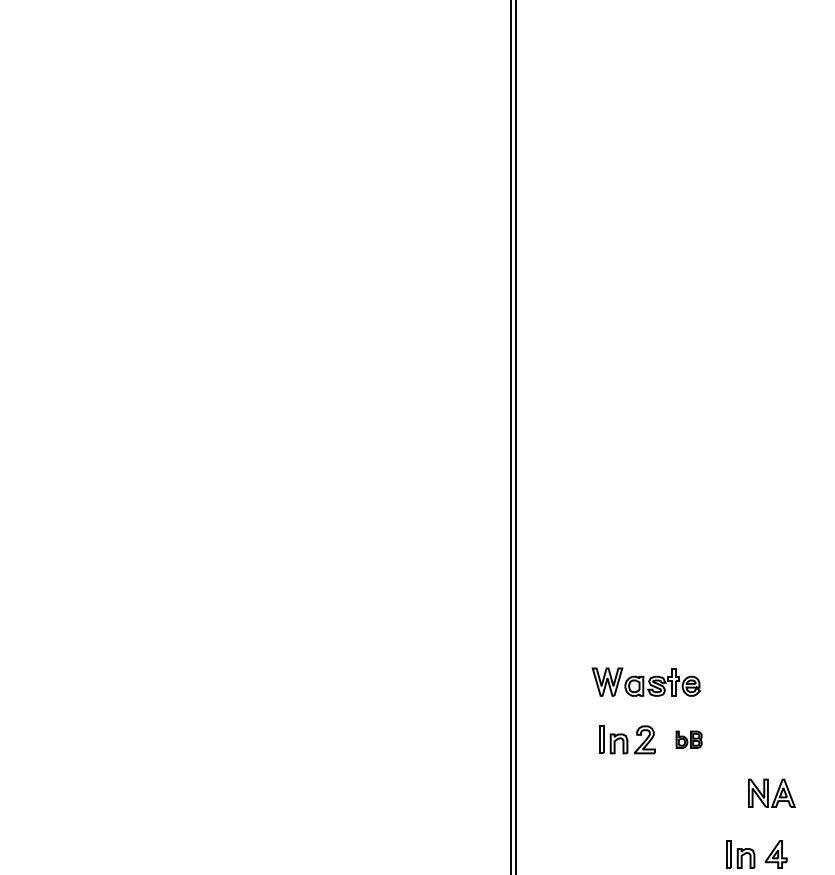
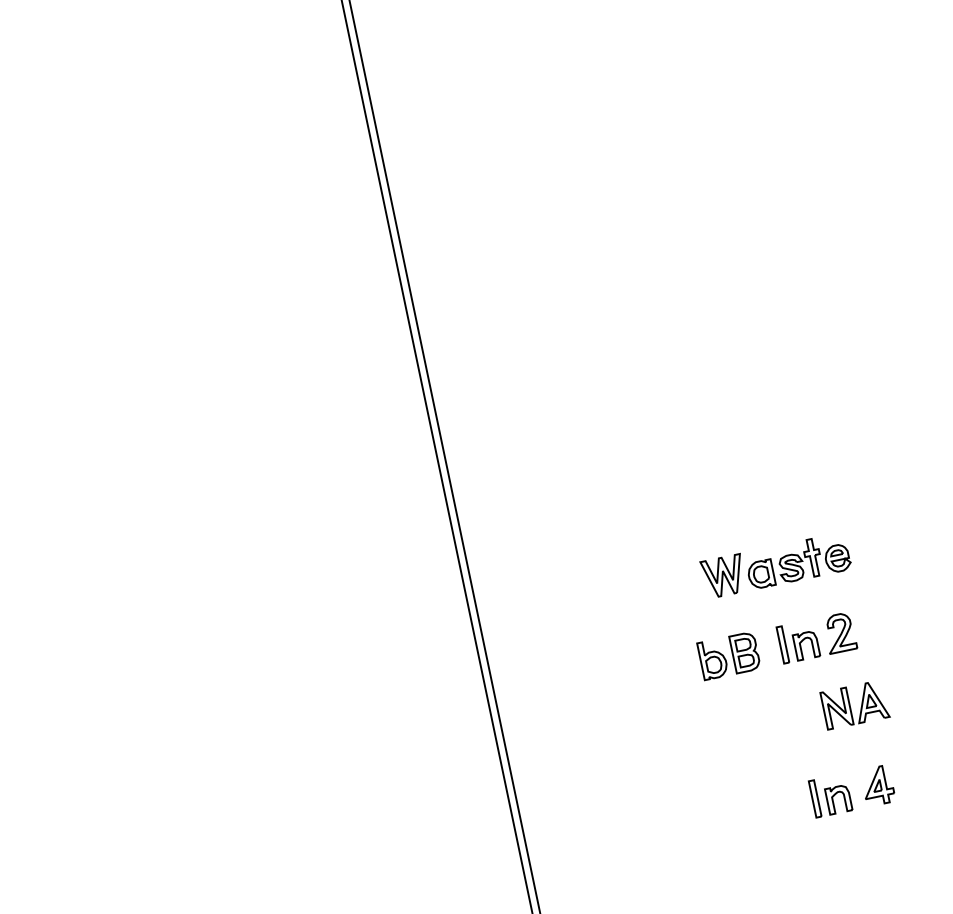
part: (645, 681) -> (774, 564), moved
part: (627, 739) -> (816, 637), moved
part: (688, 739) -> (727, 655), size x1.67

